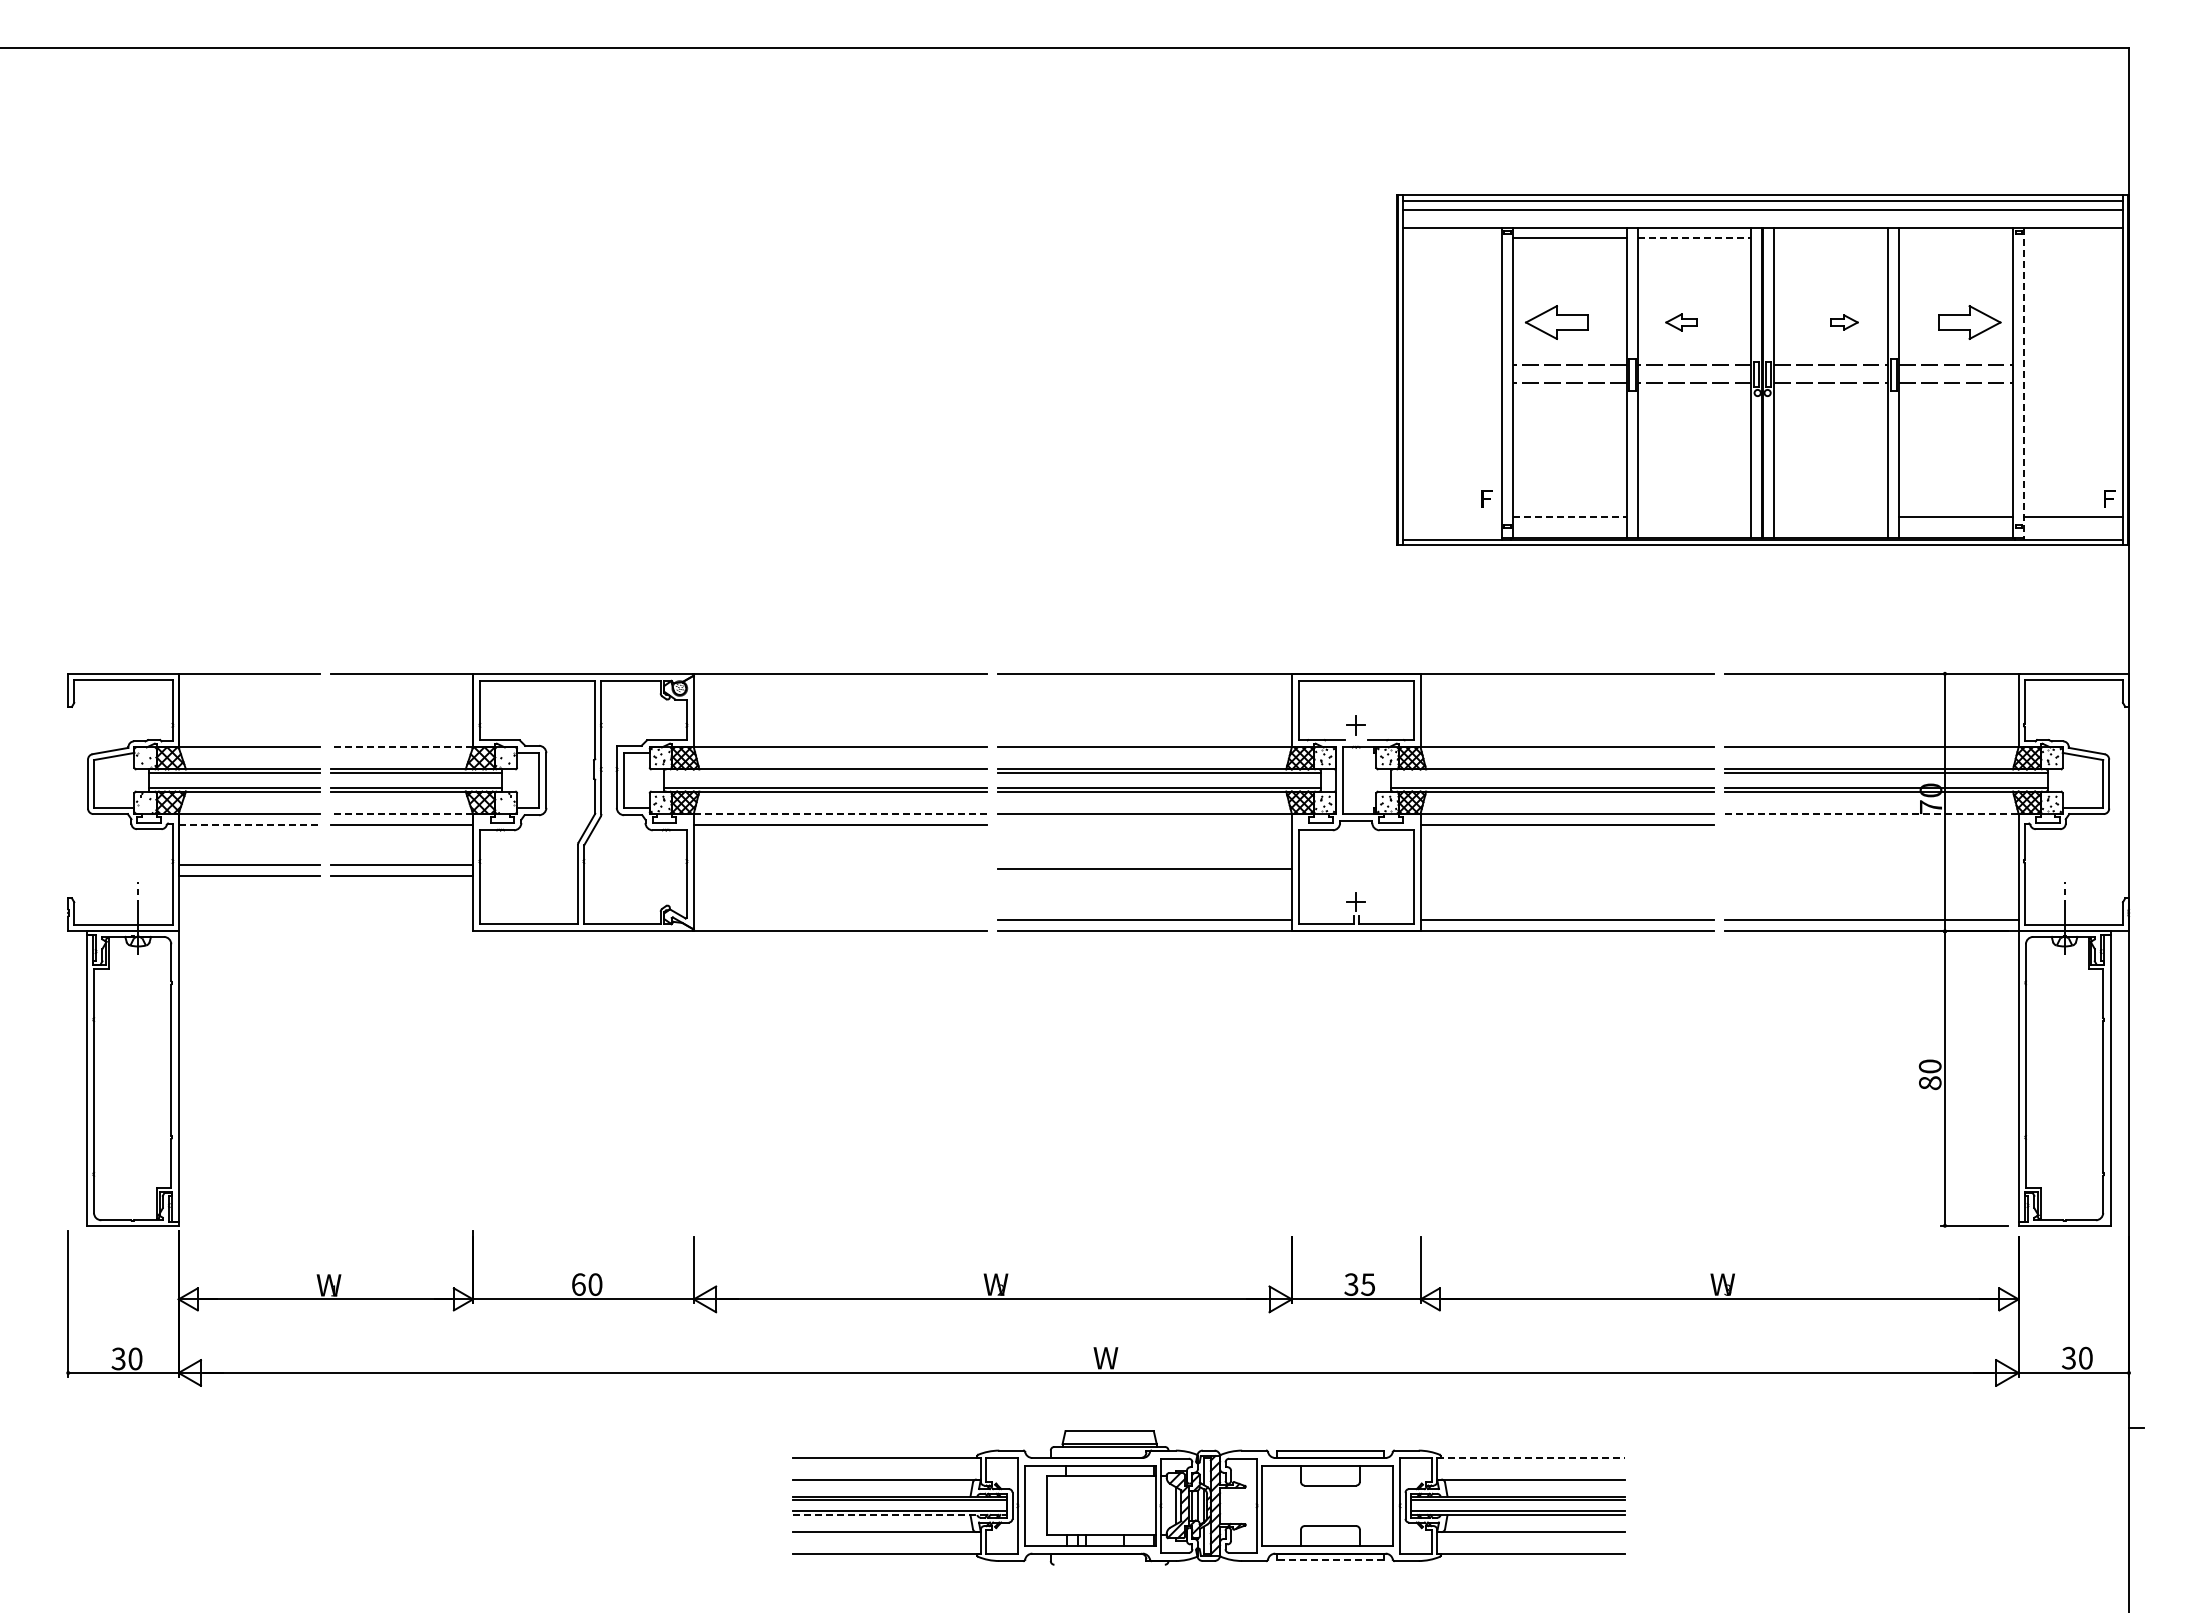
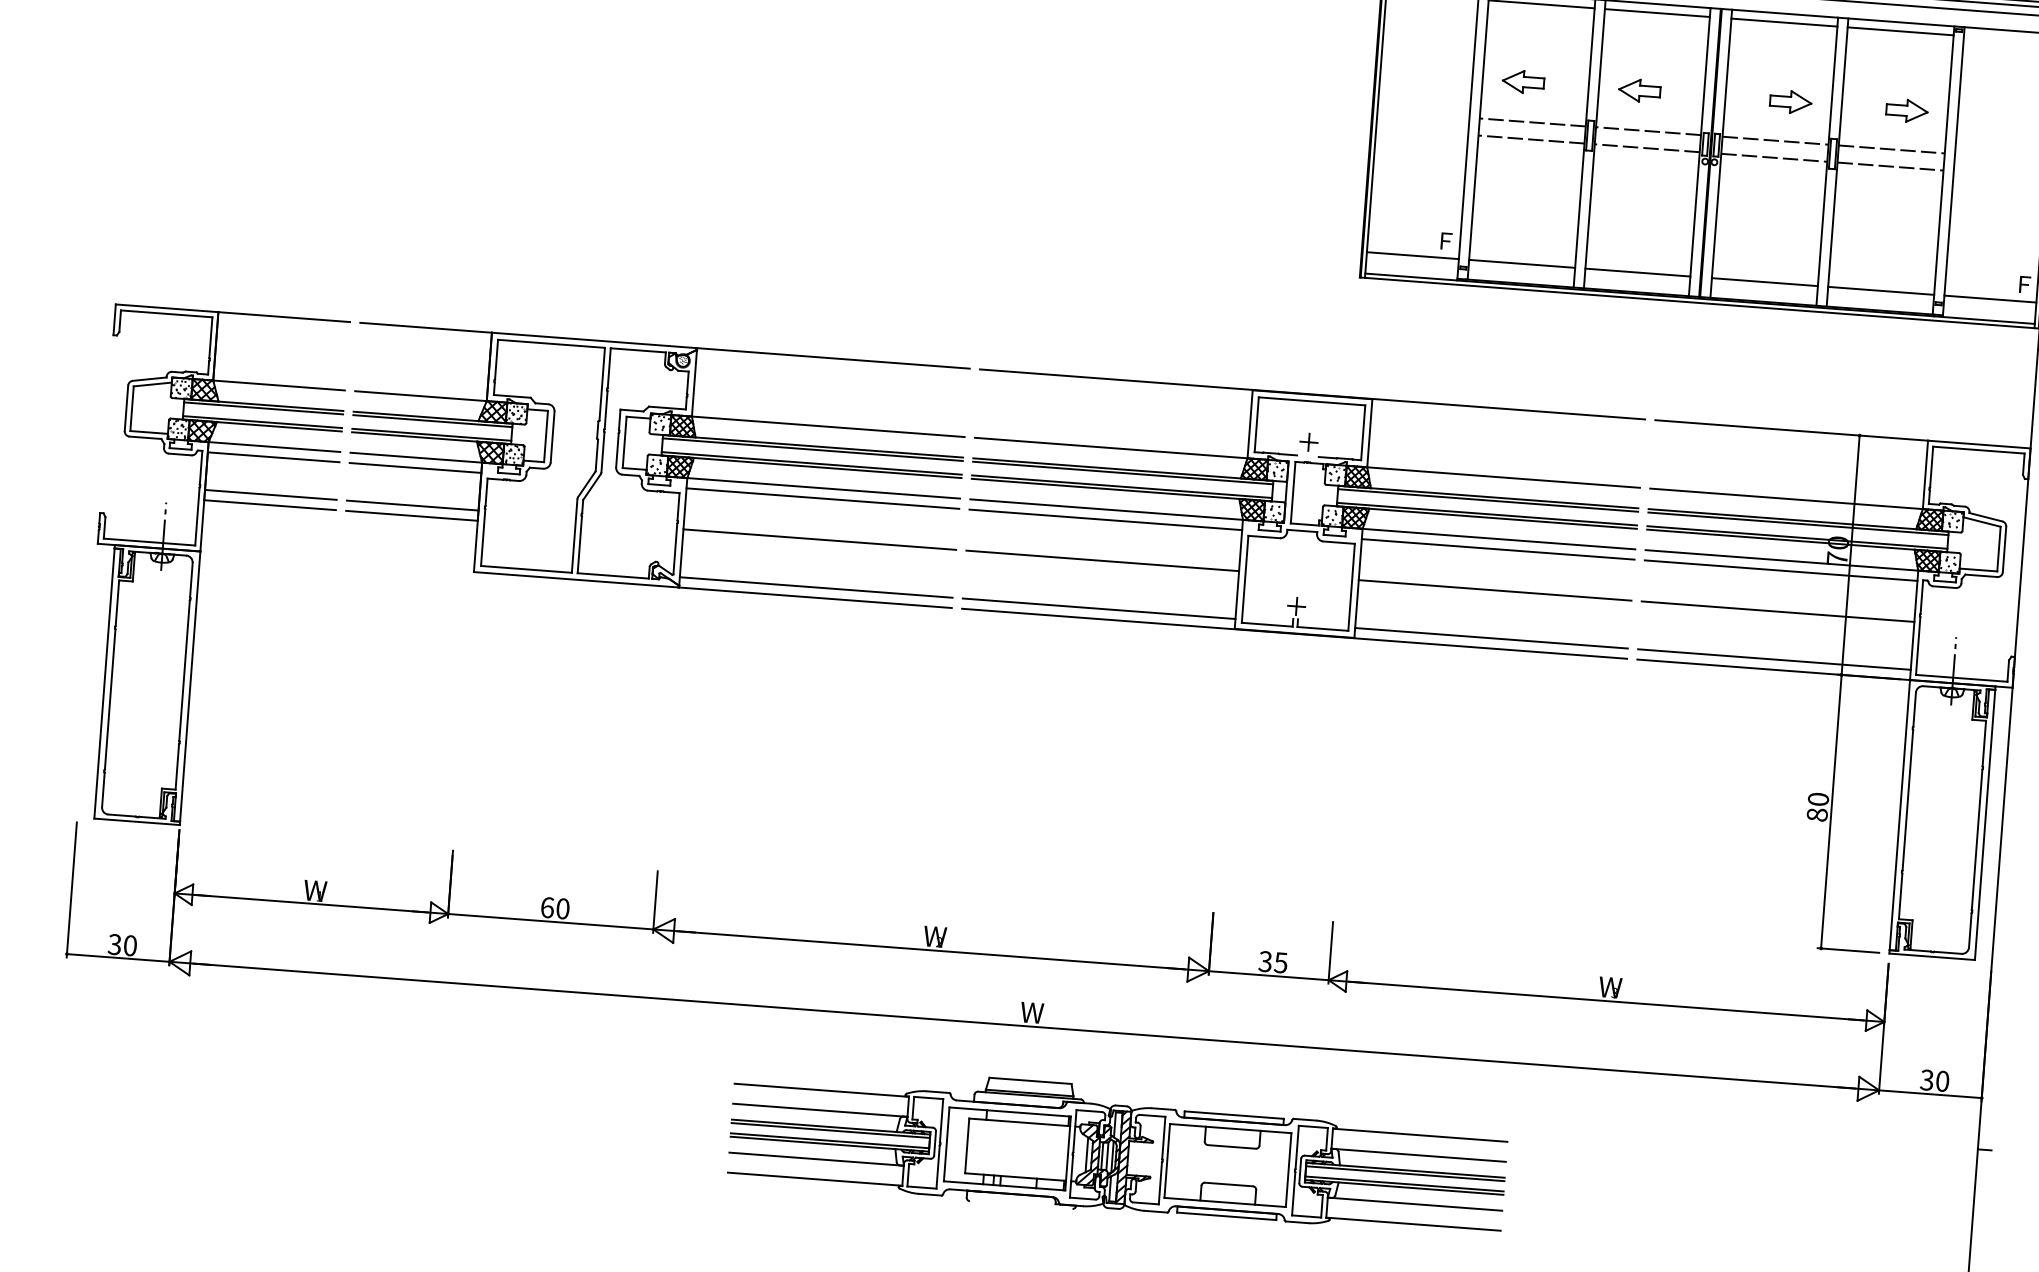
line: (1695, 237) -> (1658, 12), dashed -> solid
line: (1831, 237) -> (1784, 22), added
line: (1956, 237) -> (1900, 30), added
part: (1556, 322) -> (1523, 82), size x0.71
part: (1681, 322) -> (1639, 90), size x1.43
part: (1844, 322) -> (1790, 102), size x1.67
part: (1969, 322) -> (1906, 110), size x0.71
line: (2024, 384) -> (1953, 172), dashed -> solid
line: (1451, 517) -> (1412, 255), added
line: (1570, 517) -> (1522, 264), dashed -> solid
line: (1694, 517) -> (1637, 272), added
line: (1831, 517) -> (1765, 282), added
line: (402, 747) -> (421, 396), dashed -> solid
line: (825, 773) -> (812, 449), added
line: (1552, 773) -> (1487, 500), added
line: (402, 813) -> (416, 457), dashed -> solid
line: (840, 813) -> (823, 488), dashed -> solid
line: (1871, 813) -> (1781, 560), dashed -> solid
line: (249, 824) -> (273, 457), dashed -> solid
line: (1144, 824) -> (1105, 519), added
line: (1871, 824) -> (1780, 570), added
line: (840, 868) -> (819, 539), added
line: (1567, 868) -> (1495, 590), added
line: (1871, 868) -> (1777, 611), added
line: (840, 920) -> (816, 587), added
line: (1531, 1457) -> (1420, 1134), dashed -> solid
line: (899, 1515) -> (829, 1144), dashed -> solid
line: (1329, 1560) -> (1225, 1216), dashed -> solid

